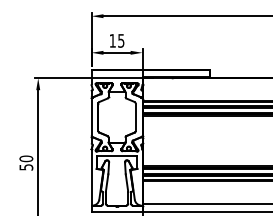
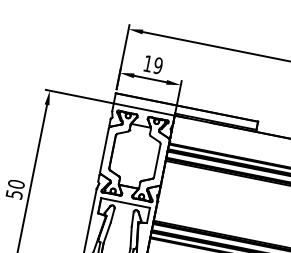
text: (121, 40) -> (158, 65), 15 -> 19

